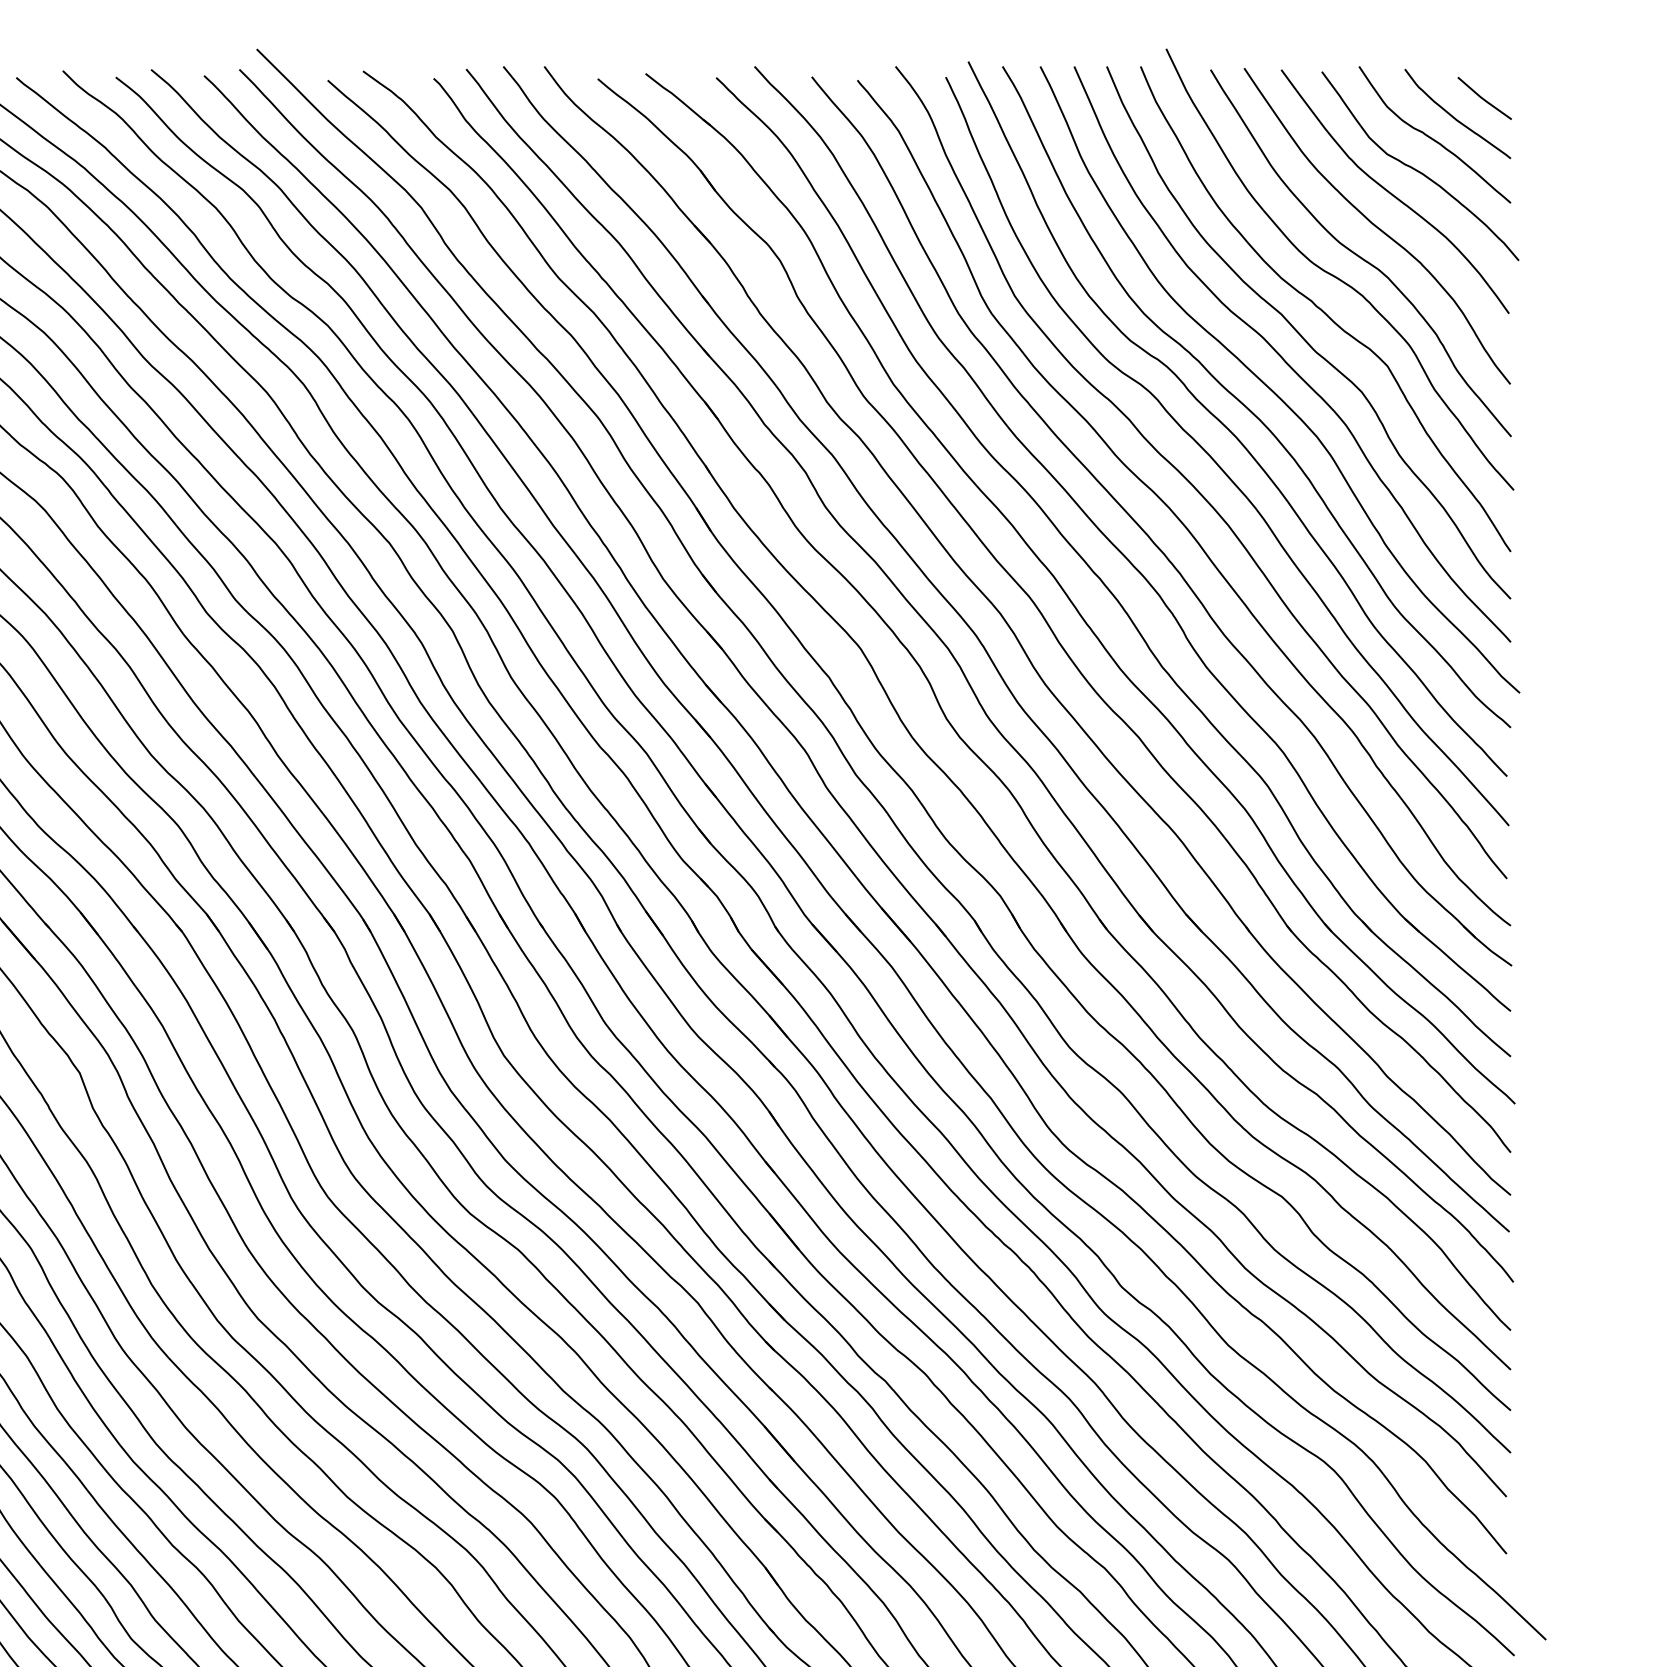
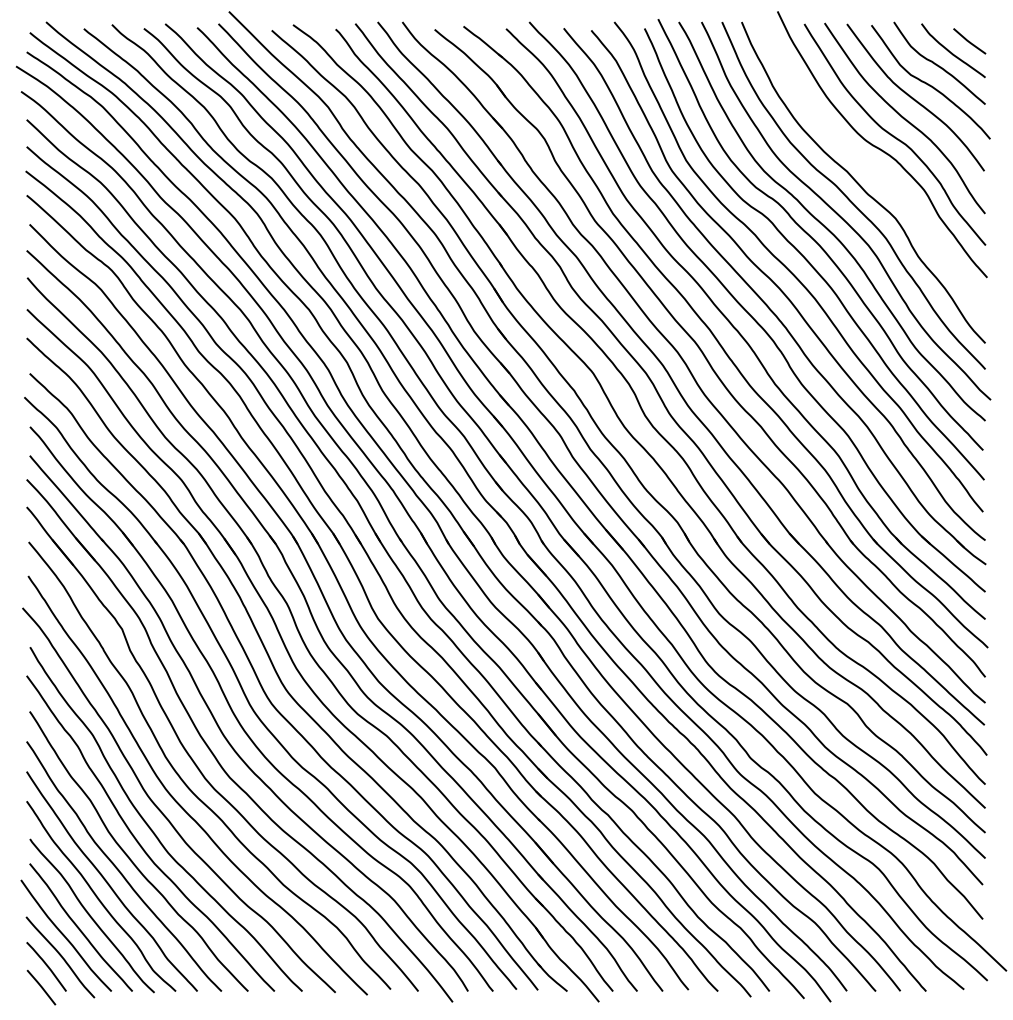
curve: (1323, 309) -> (872, 168), removed

